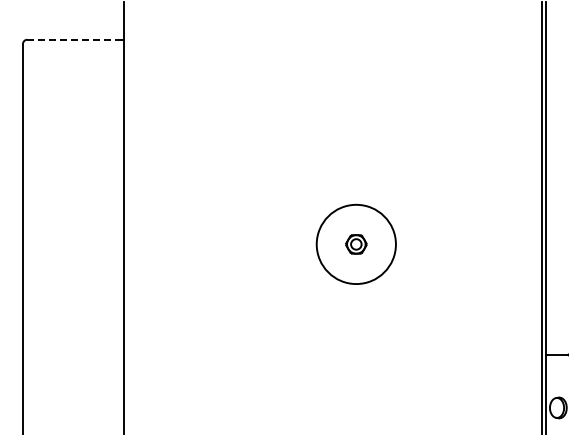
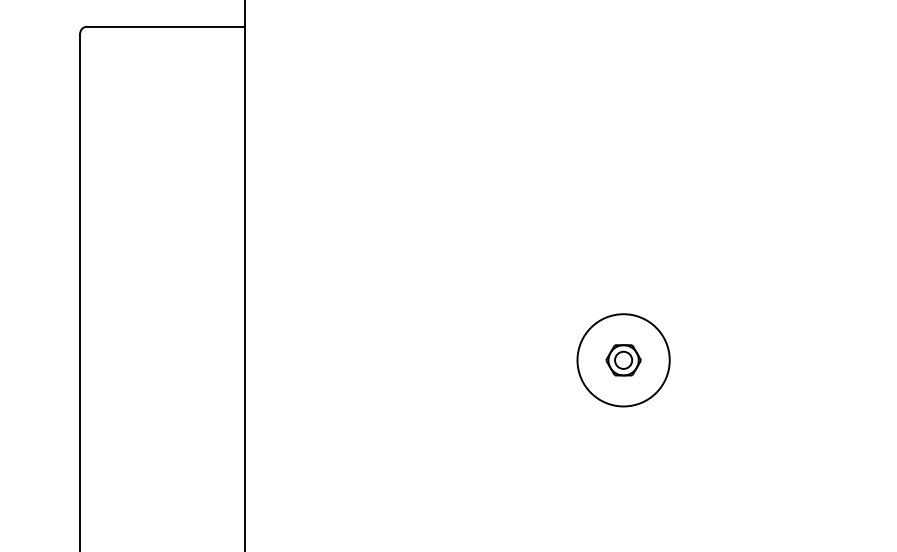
line: (74, 39) -> (164, 26), dashed -> solid
circle: (356, 244) -> (623, 360), size x0.71

